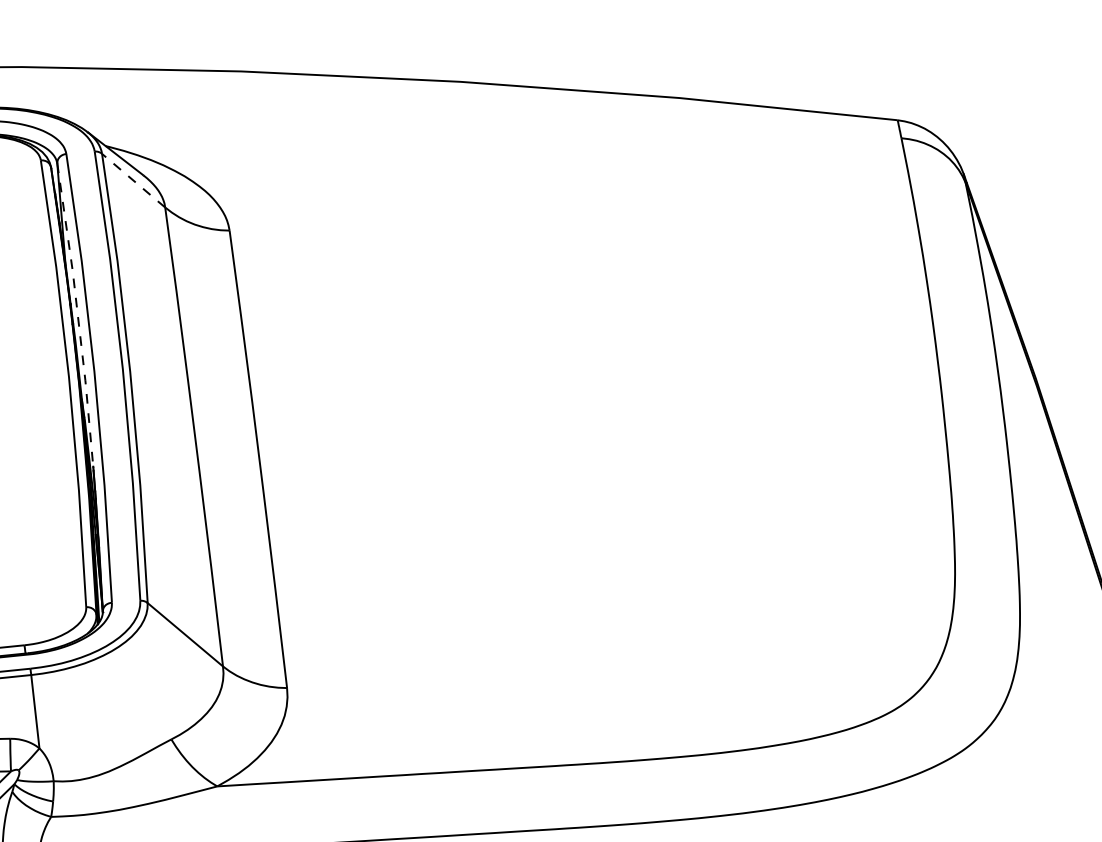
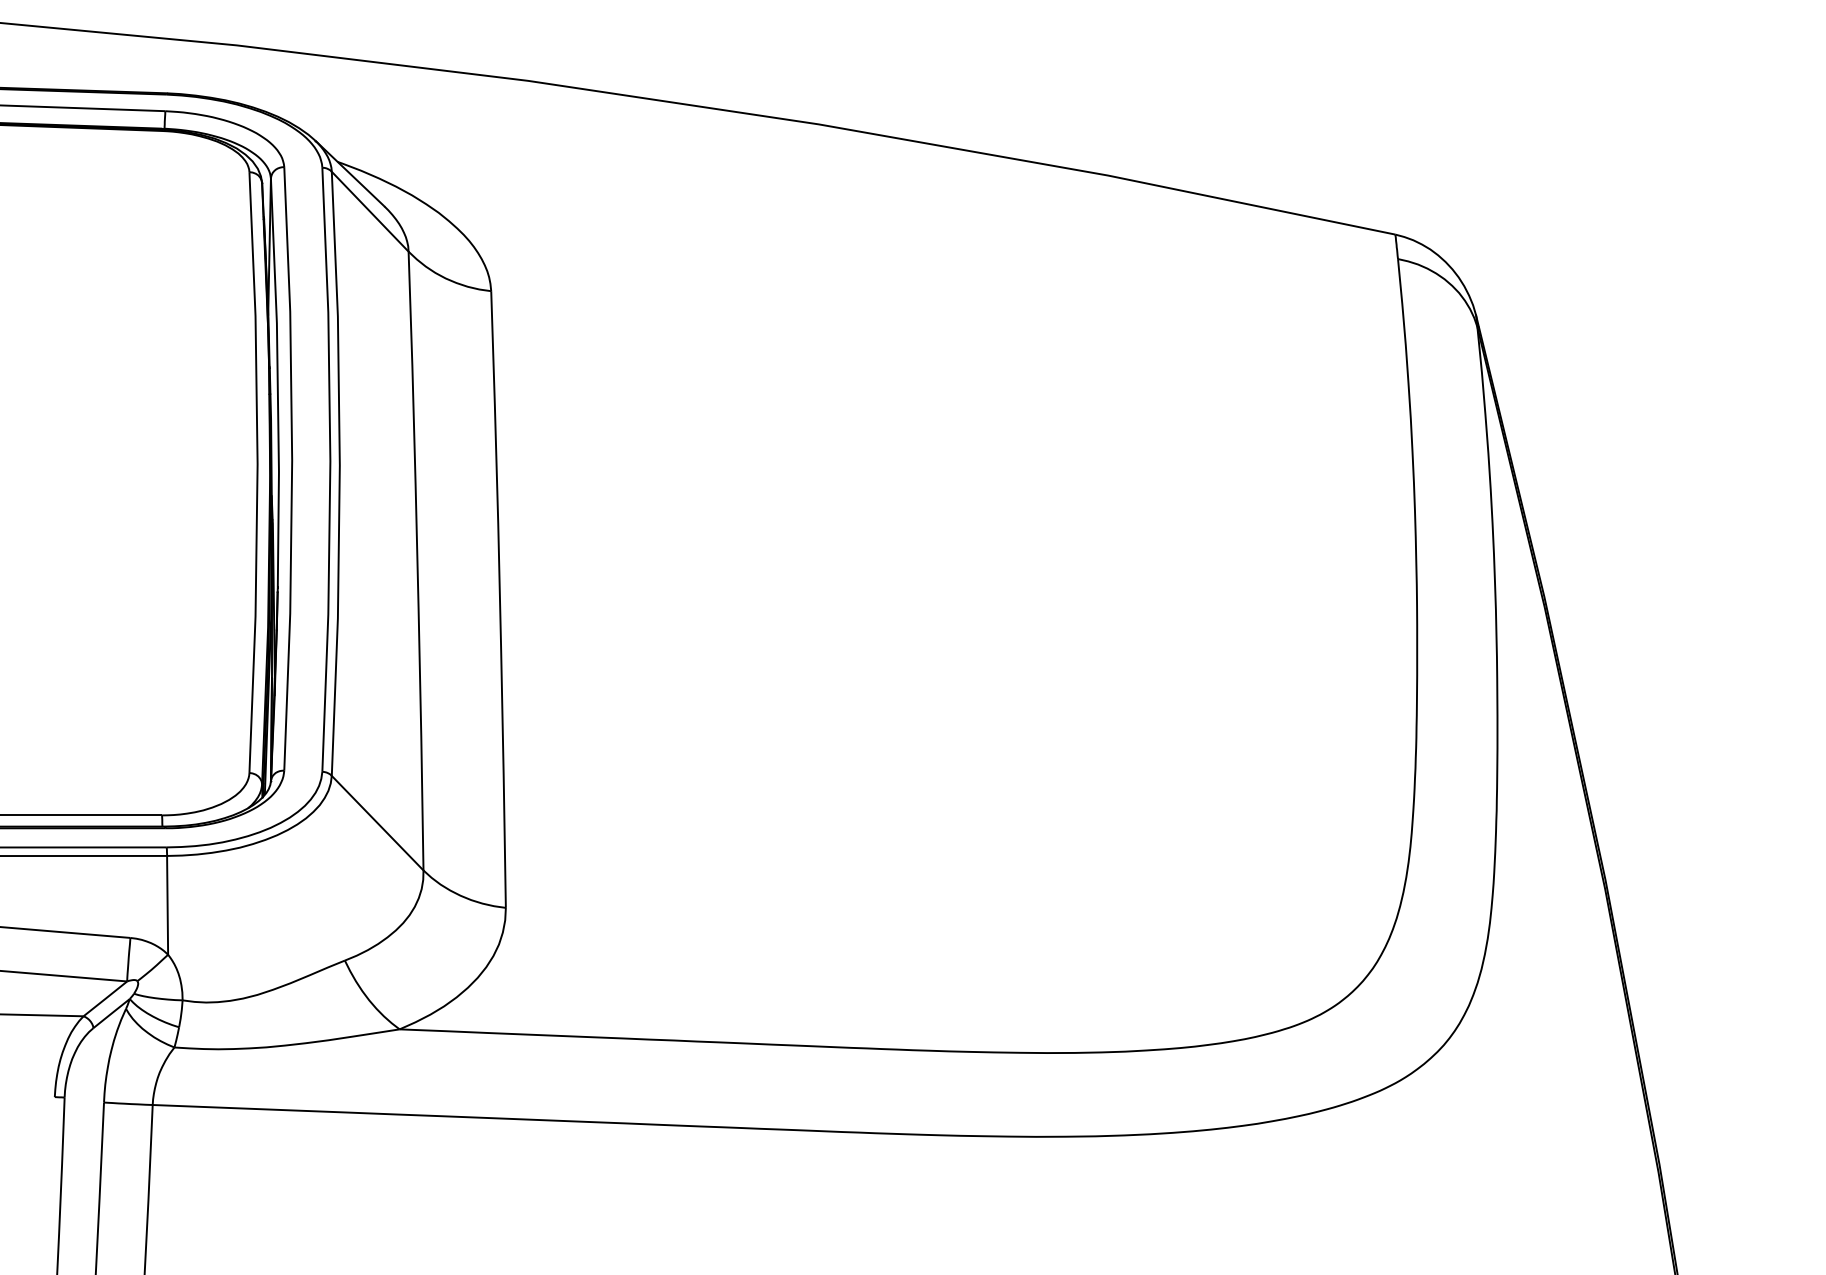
line: (133, 180) -> (369, 211), dashed -> solid
line: (77, 315) -> (277, 383), dashed -> solid

